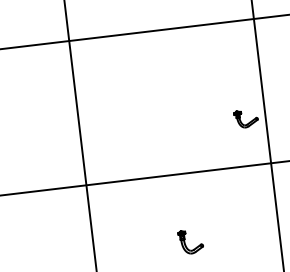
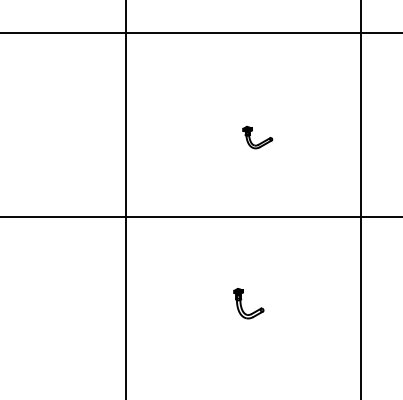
part: (246, 118) -> (257, 137), moved

